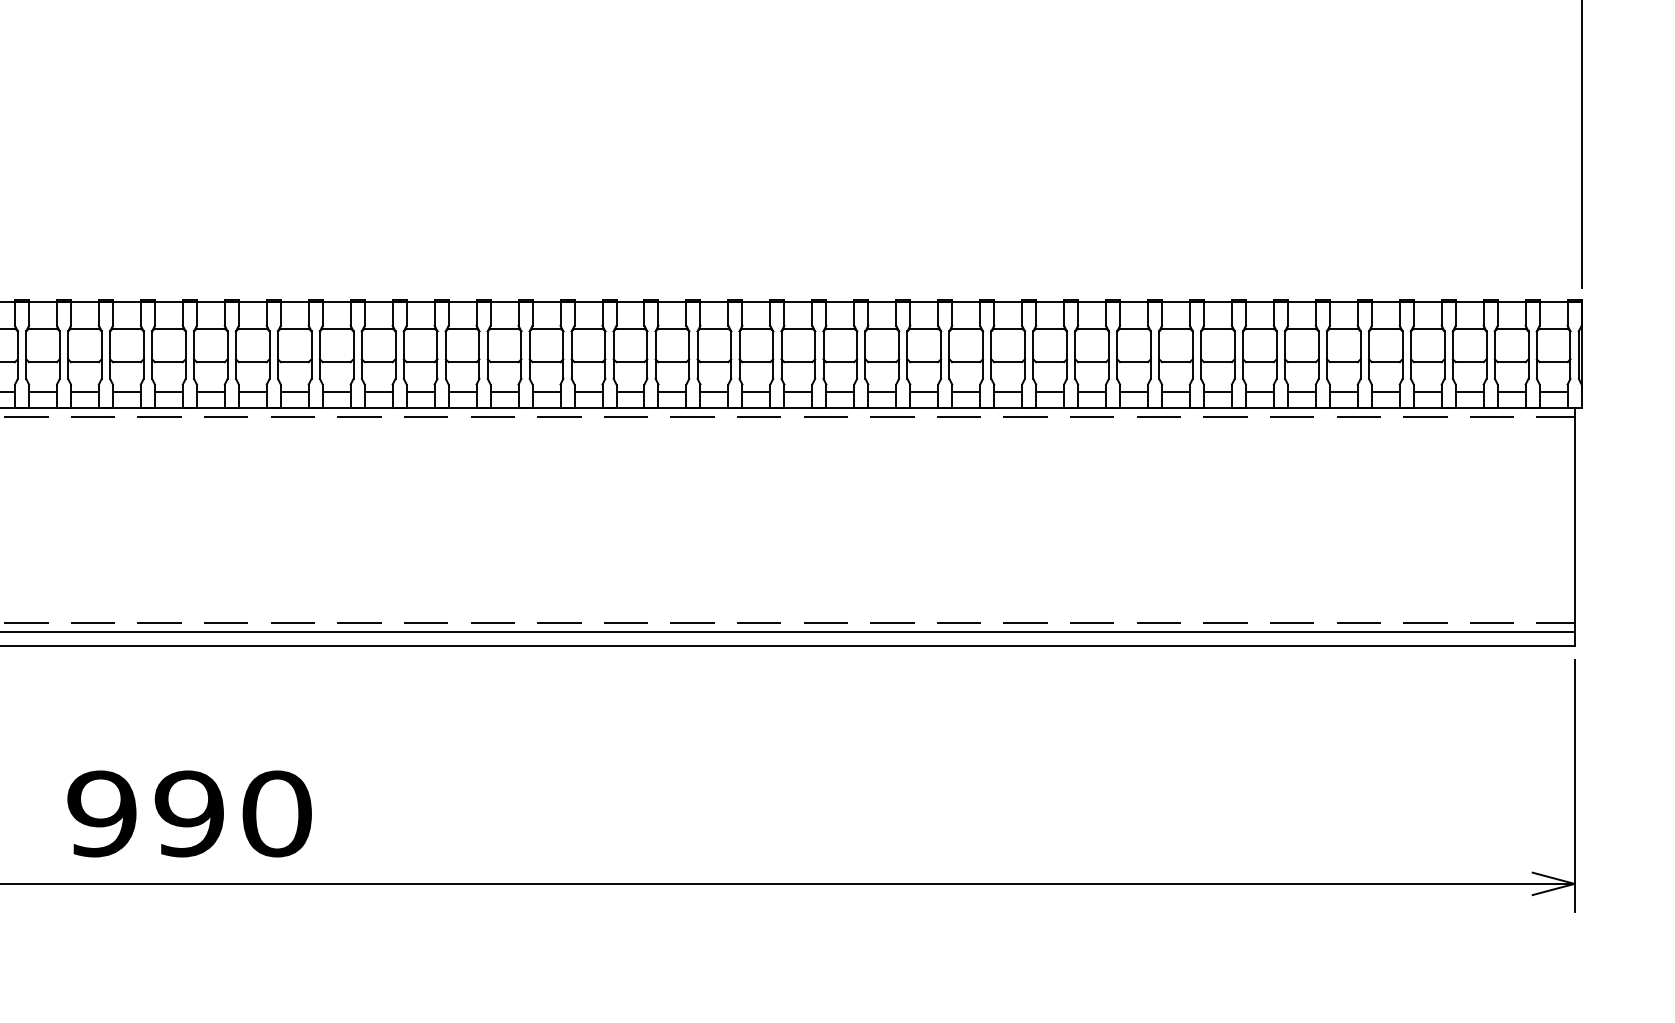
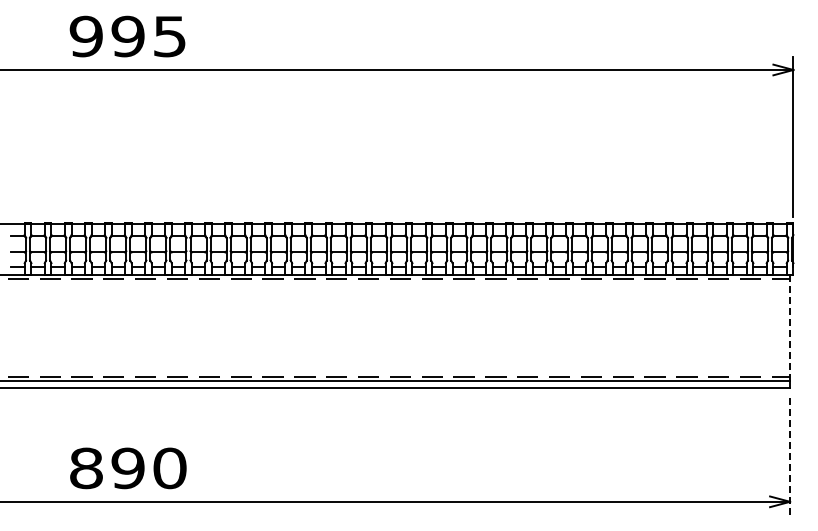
line: (1575, 521) -> (790, 328), solid -> dashed
line: (1575, 784) -> (790, 454), solid -> dashed
text: (100, 814) -> (85, 468), 990 -> 890

